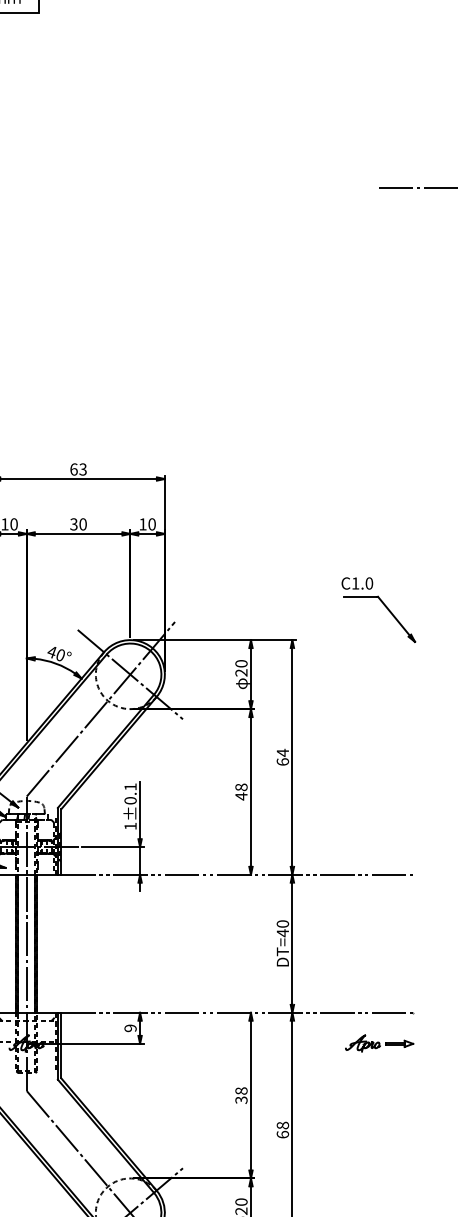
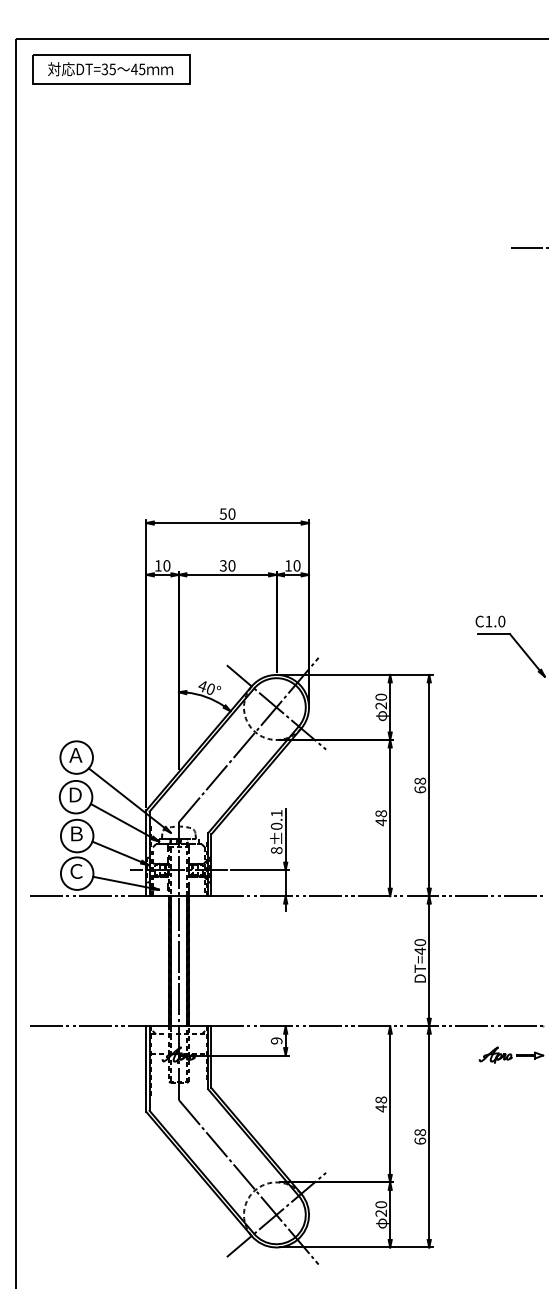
text: (78, 468) -> (227, 513), 63 -> 50
text: (283, 753) -> (420, 781), 64 -> 68
text: (130, 826) -> (276, 850), 1±0.1 -> 8±0.1
text: (241, 1100) -> (381, 1108), 38 -> 48

